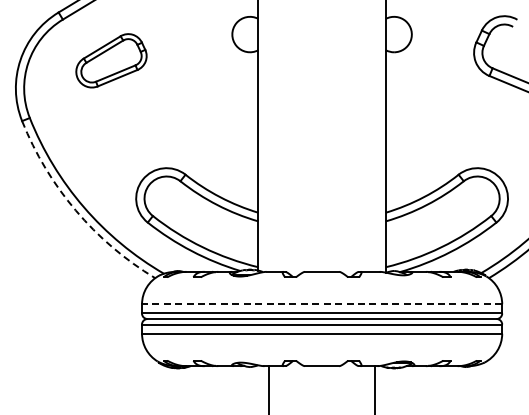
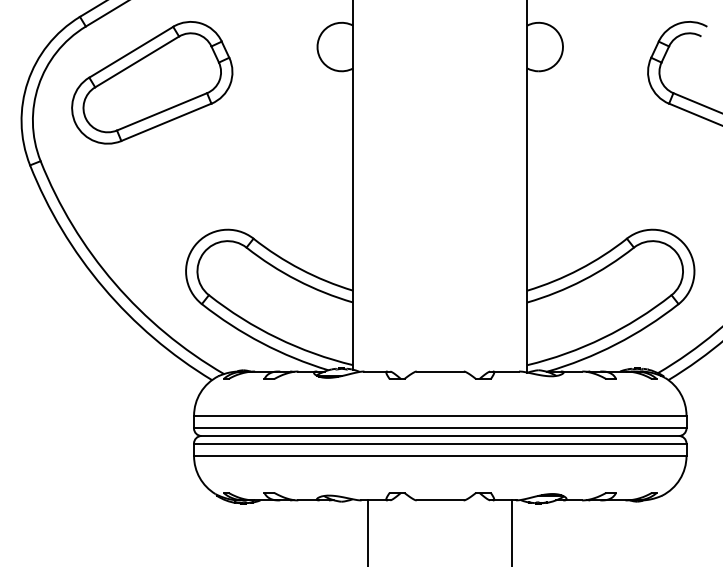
part: (111, 60) -> (152, 82), size x1.67
arc: (75, 210) -> (103, 287), dashed -> solid
line: (321, 304) -> (439, 416), dashed -> solid

